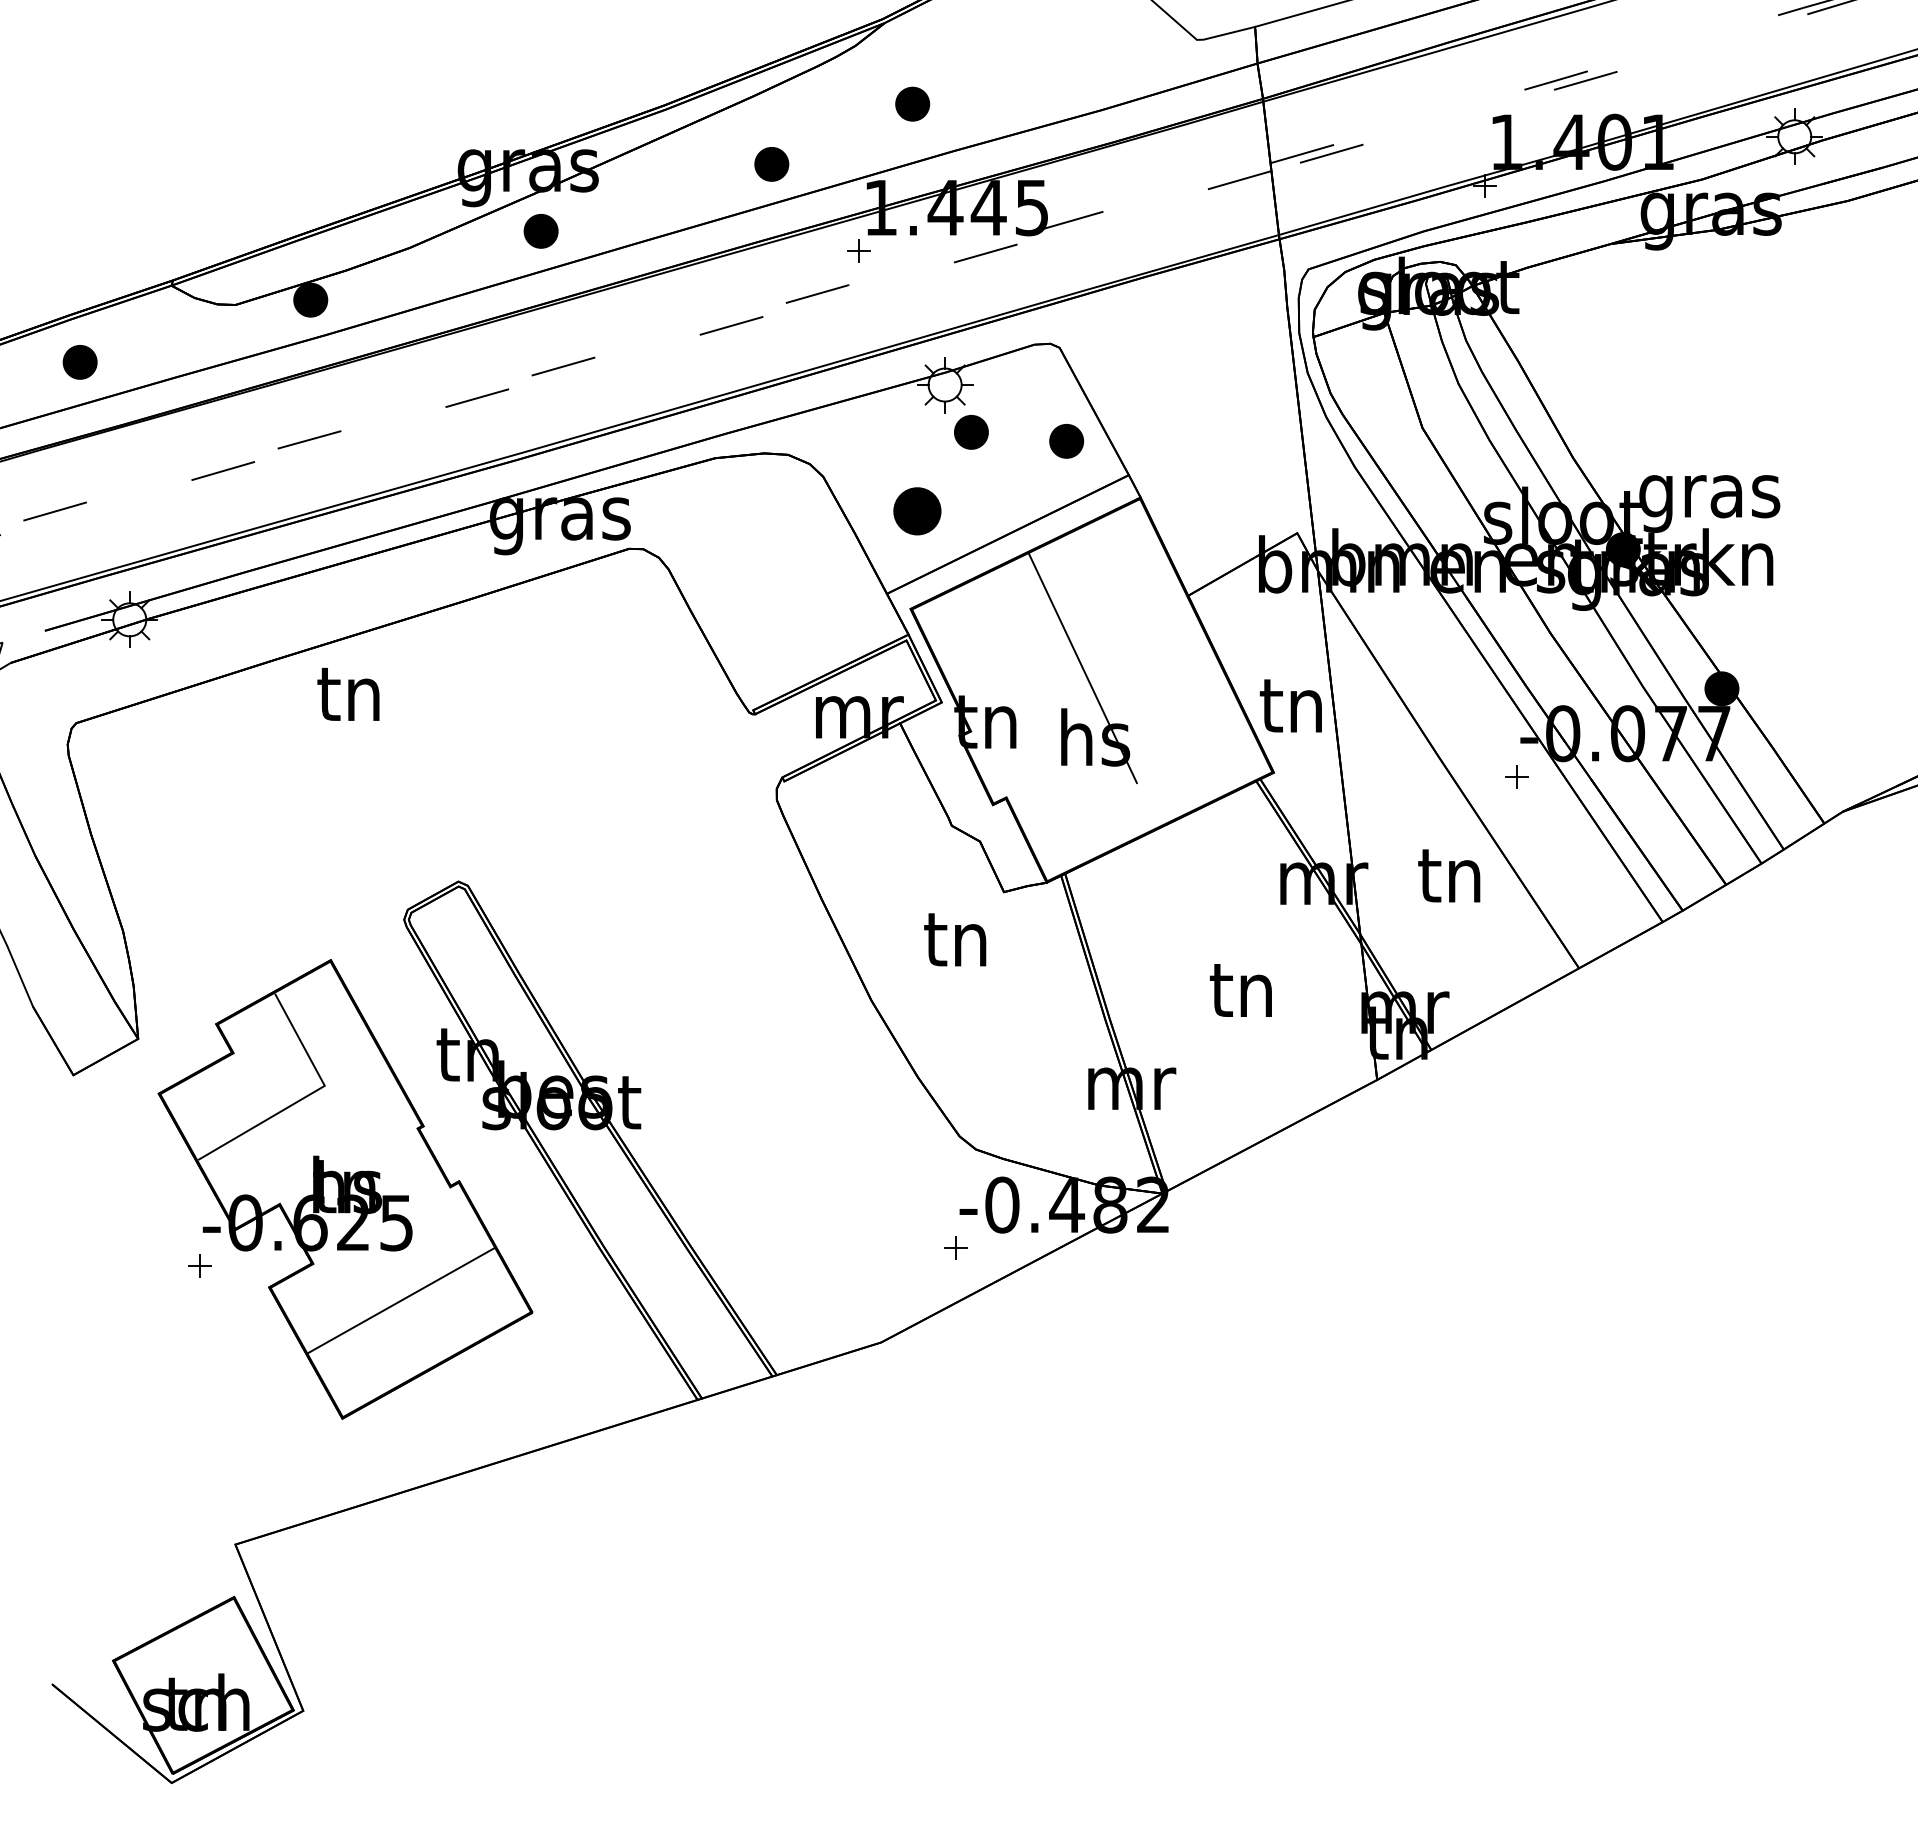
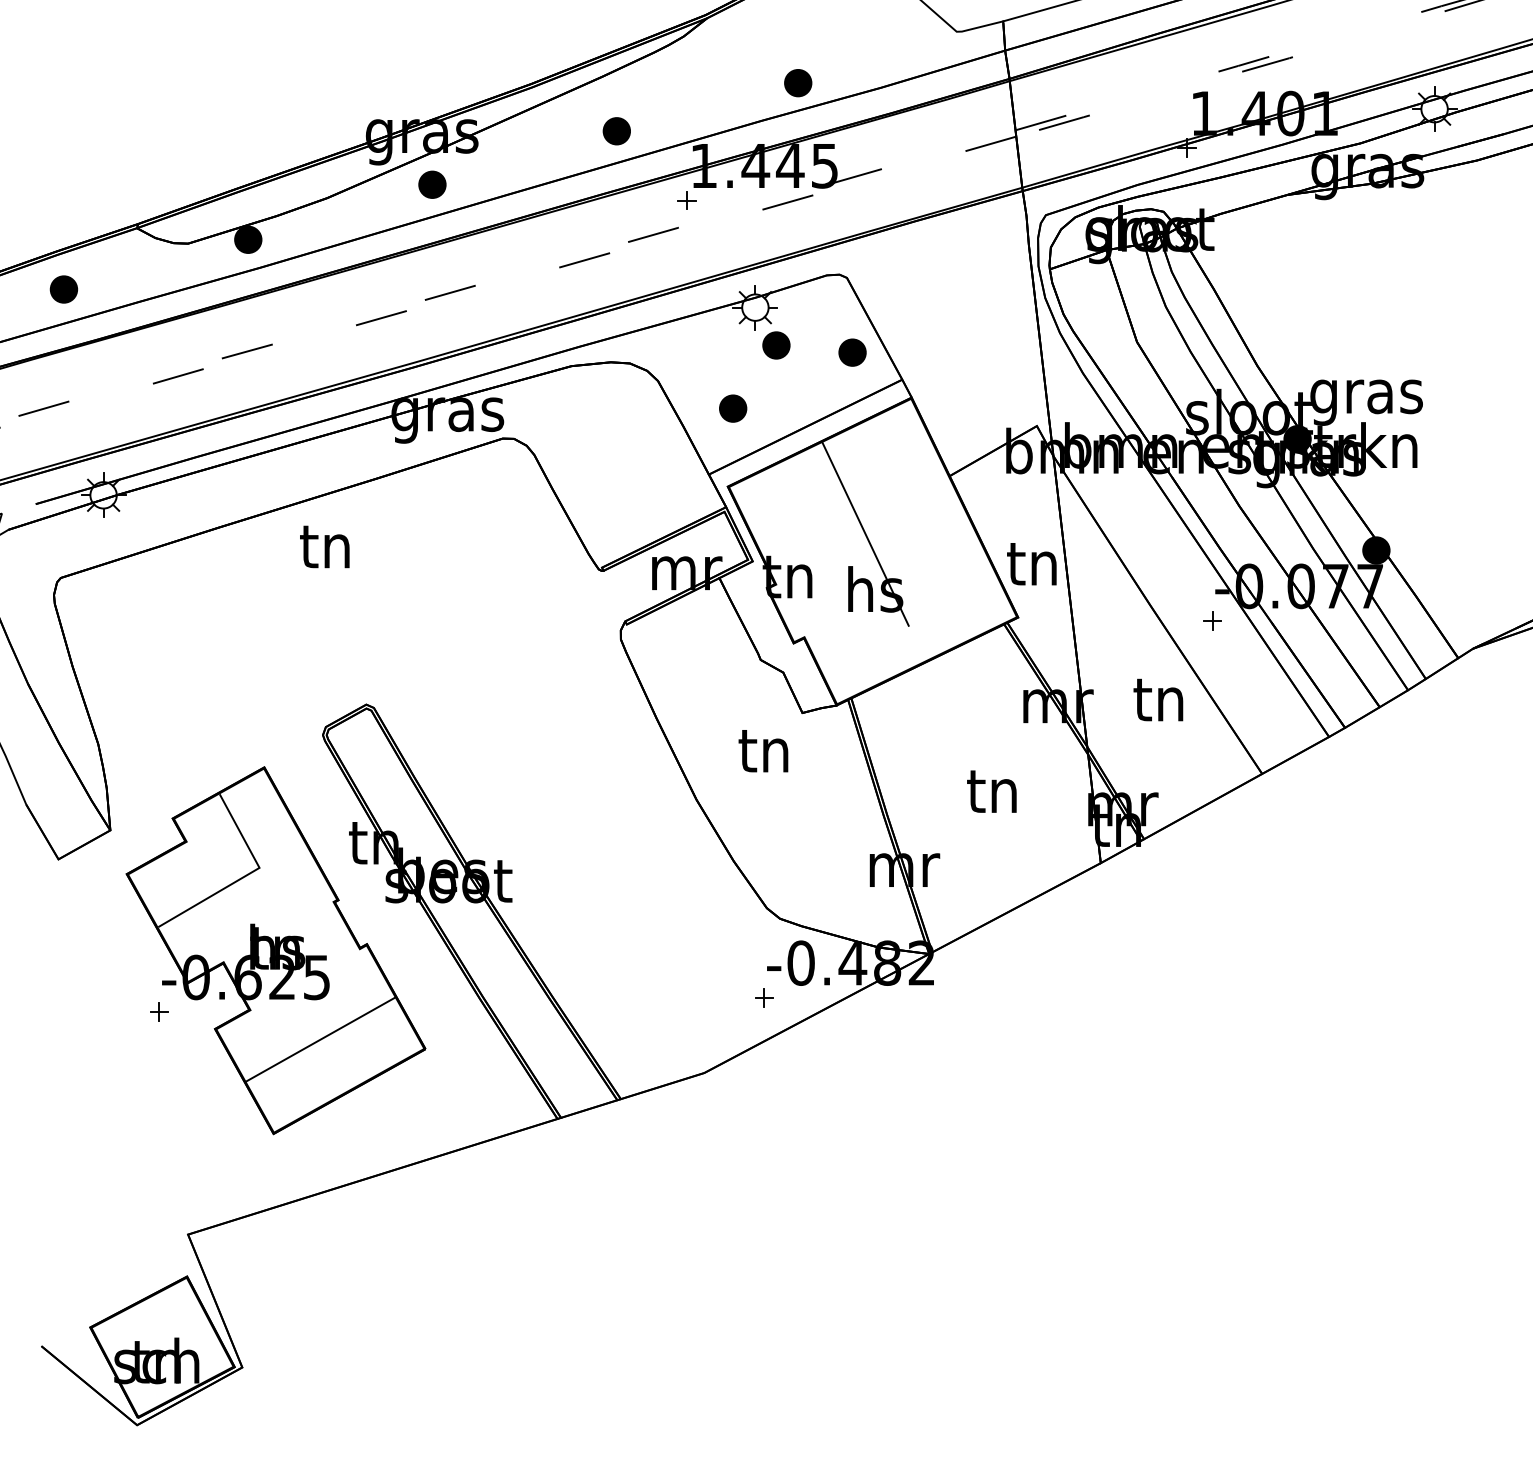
part: (912, 103) -> (798, 82), moved
part: (916, 511) -> (732, 408), size x0.71
text: (348, 693) -> (324, 546), moved

